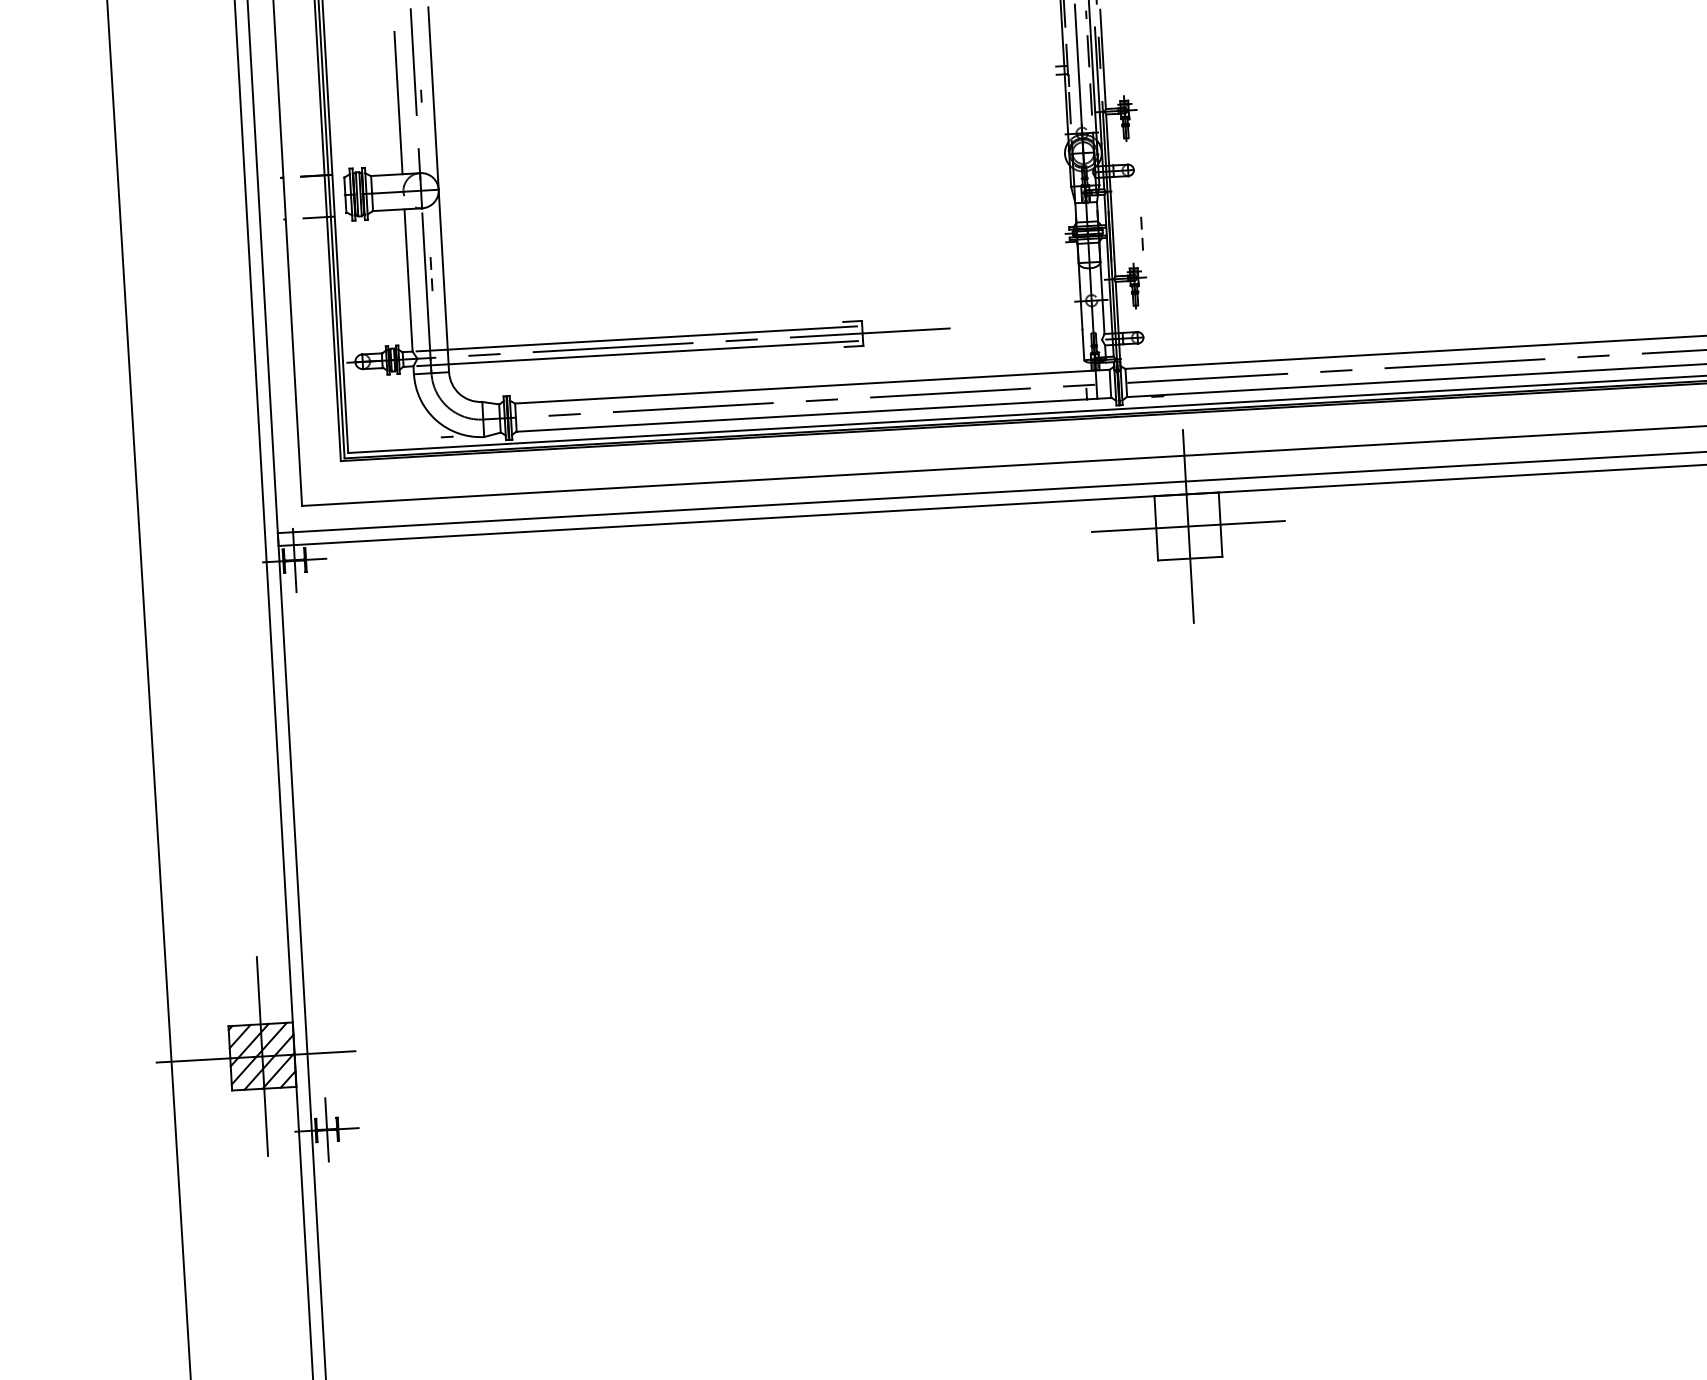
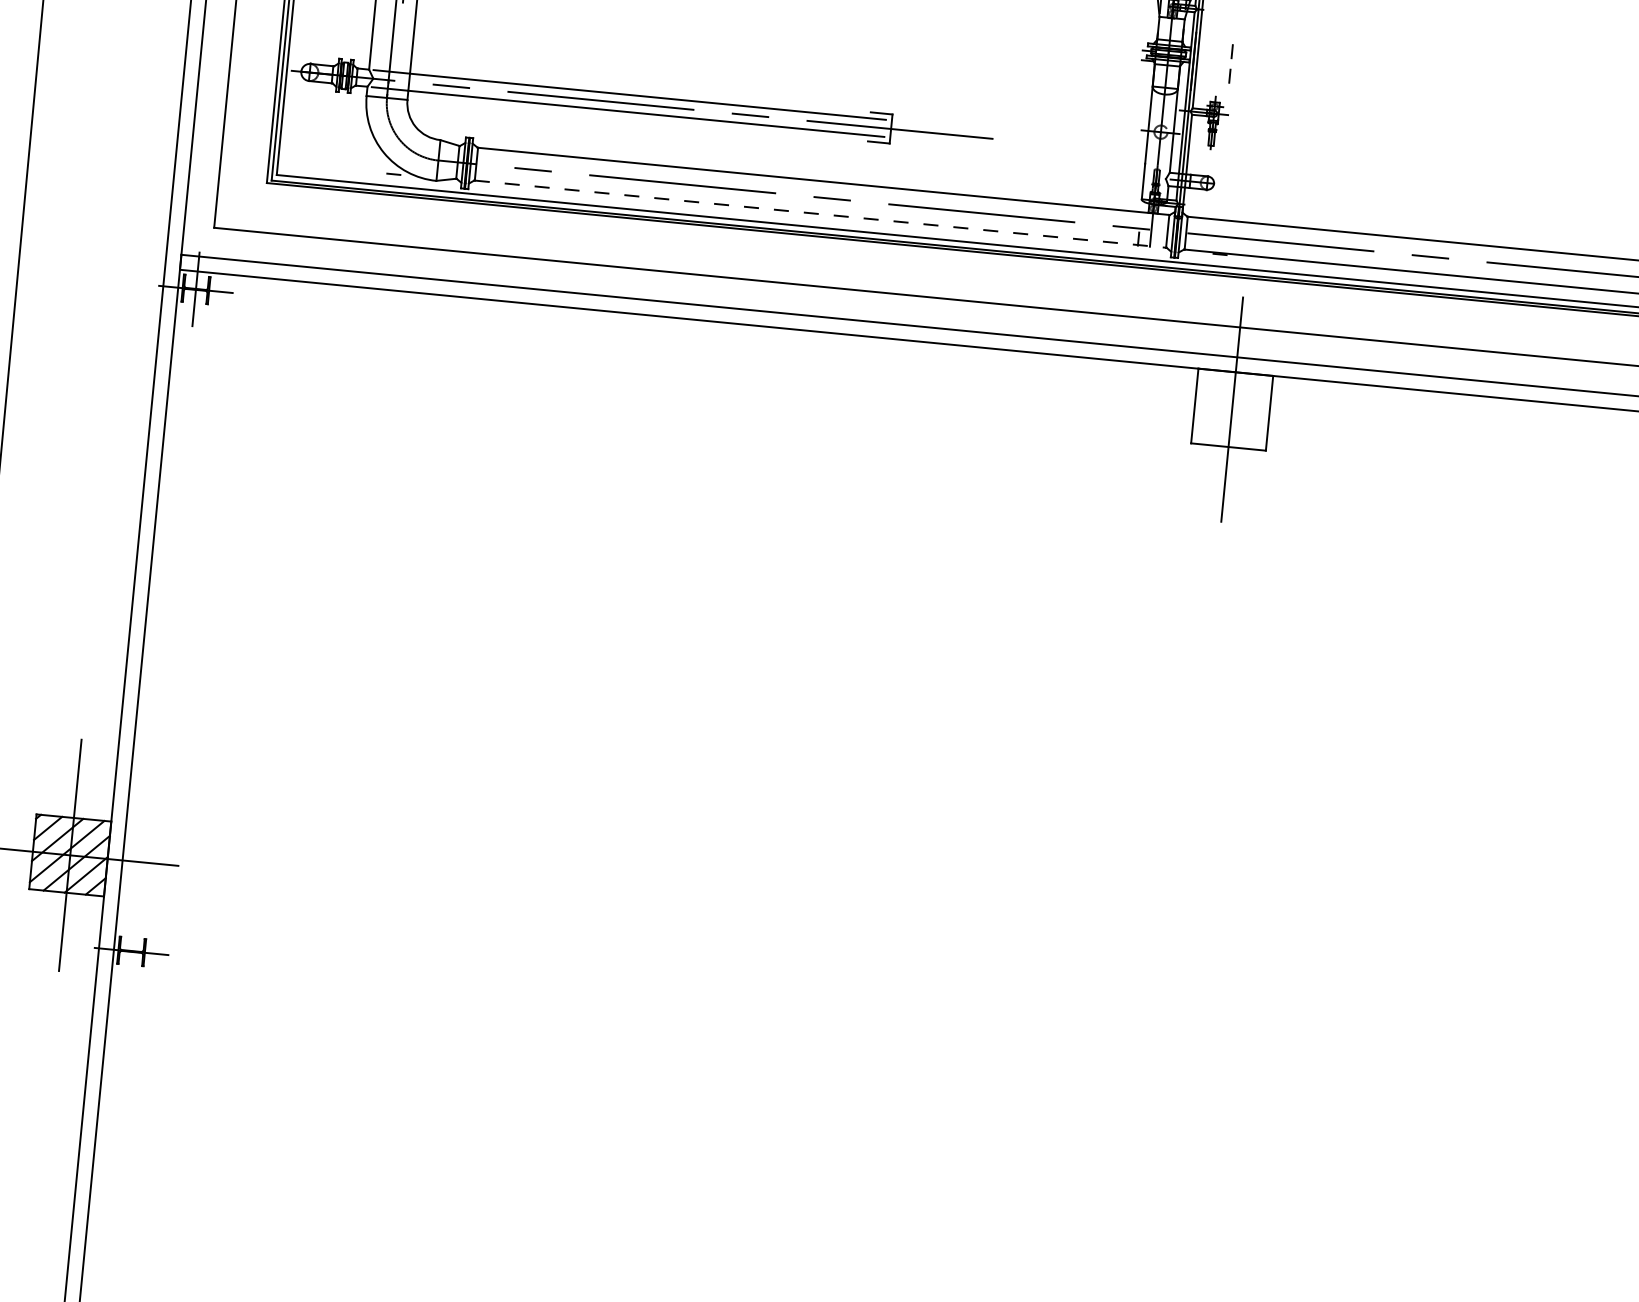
line: (813, 414) -> (820, 213), solid -> dashed
line: (1188, 526) -> (1232, 409), removed
line: (326, 1129) -> (131, 950), removed

